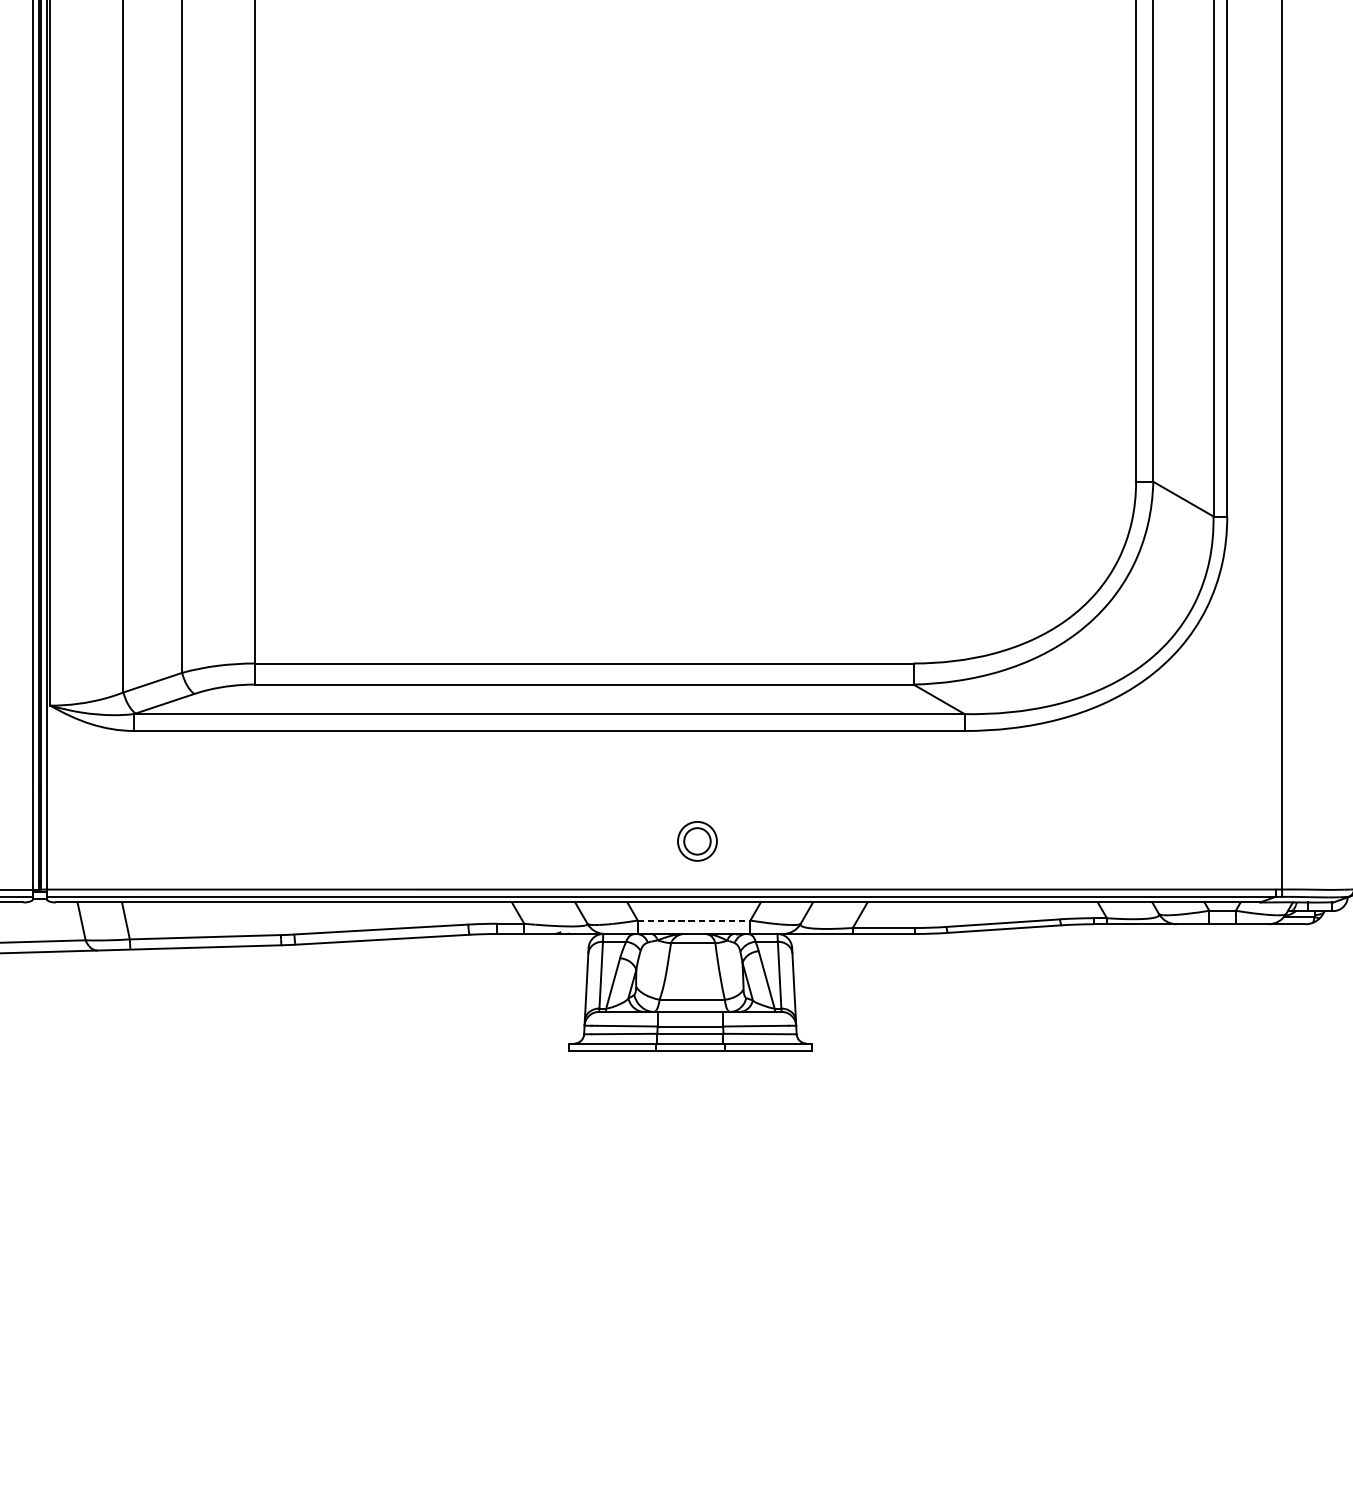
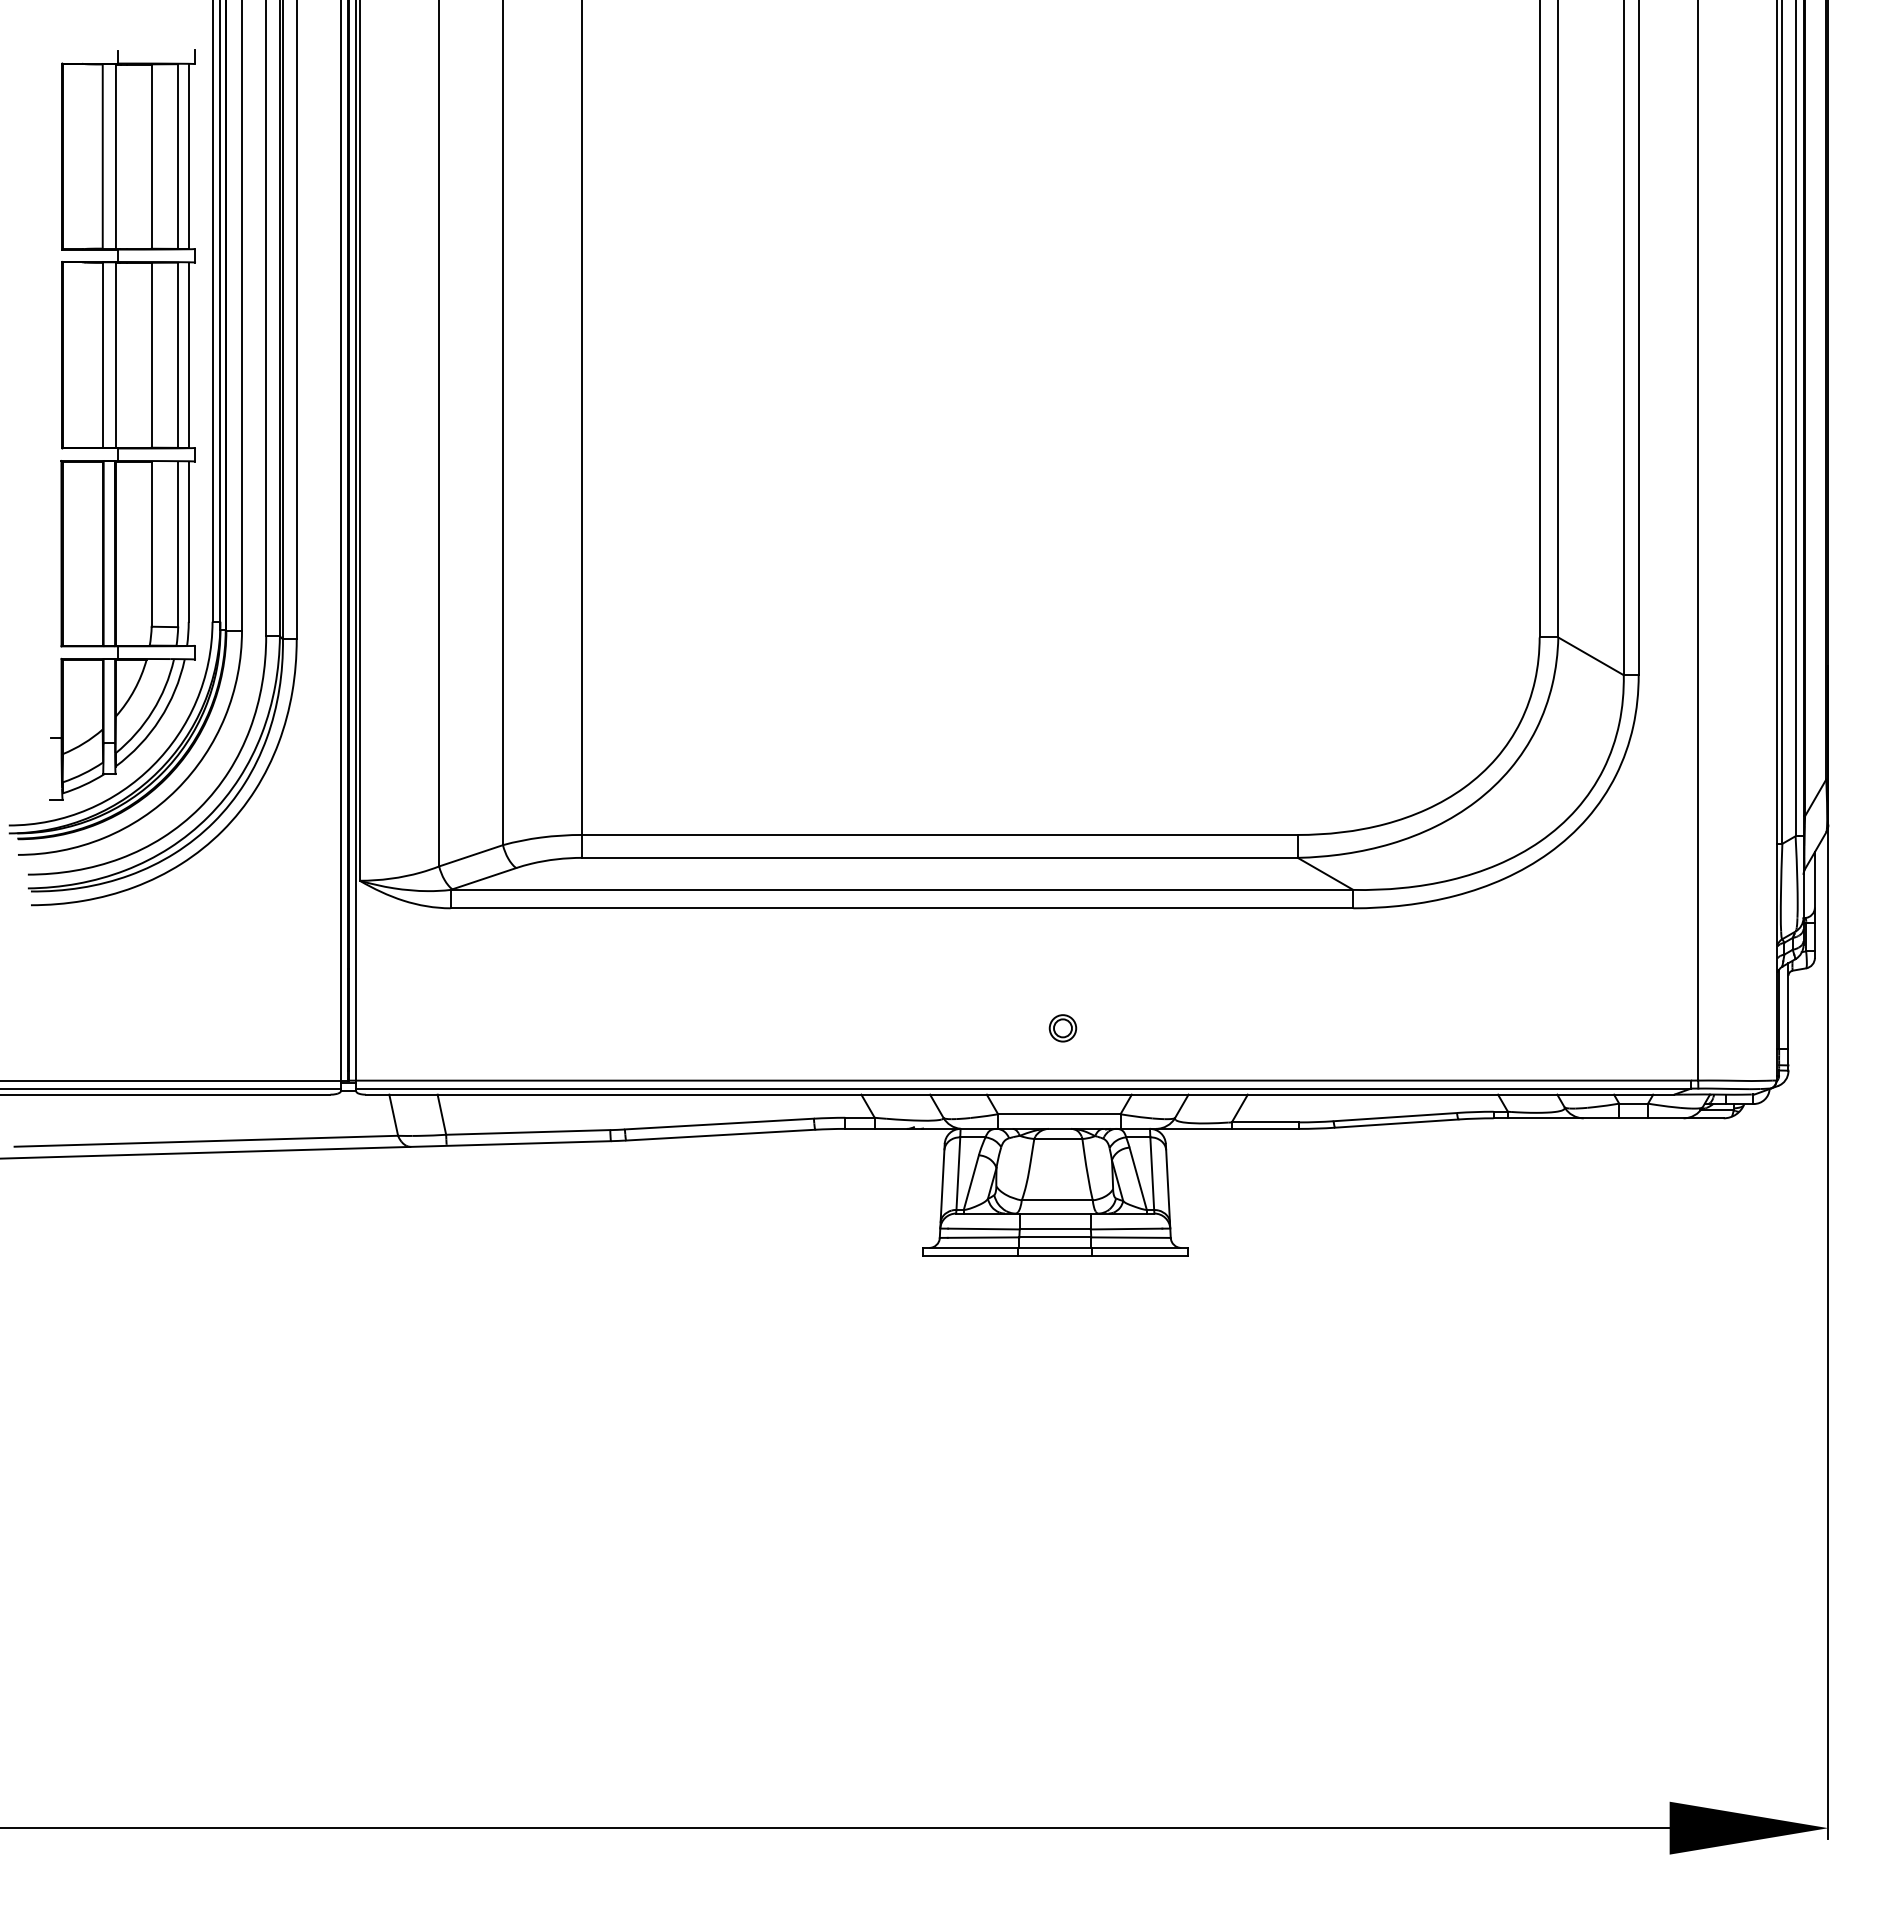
part: (697, 841) -> (1062, 1028), size x0.62
line: (694, 920) -> (1059, 1114), dashed -> solid

